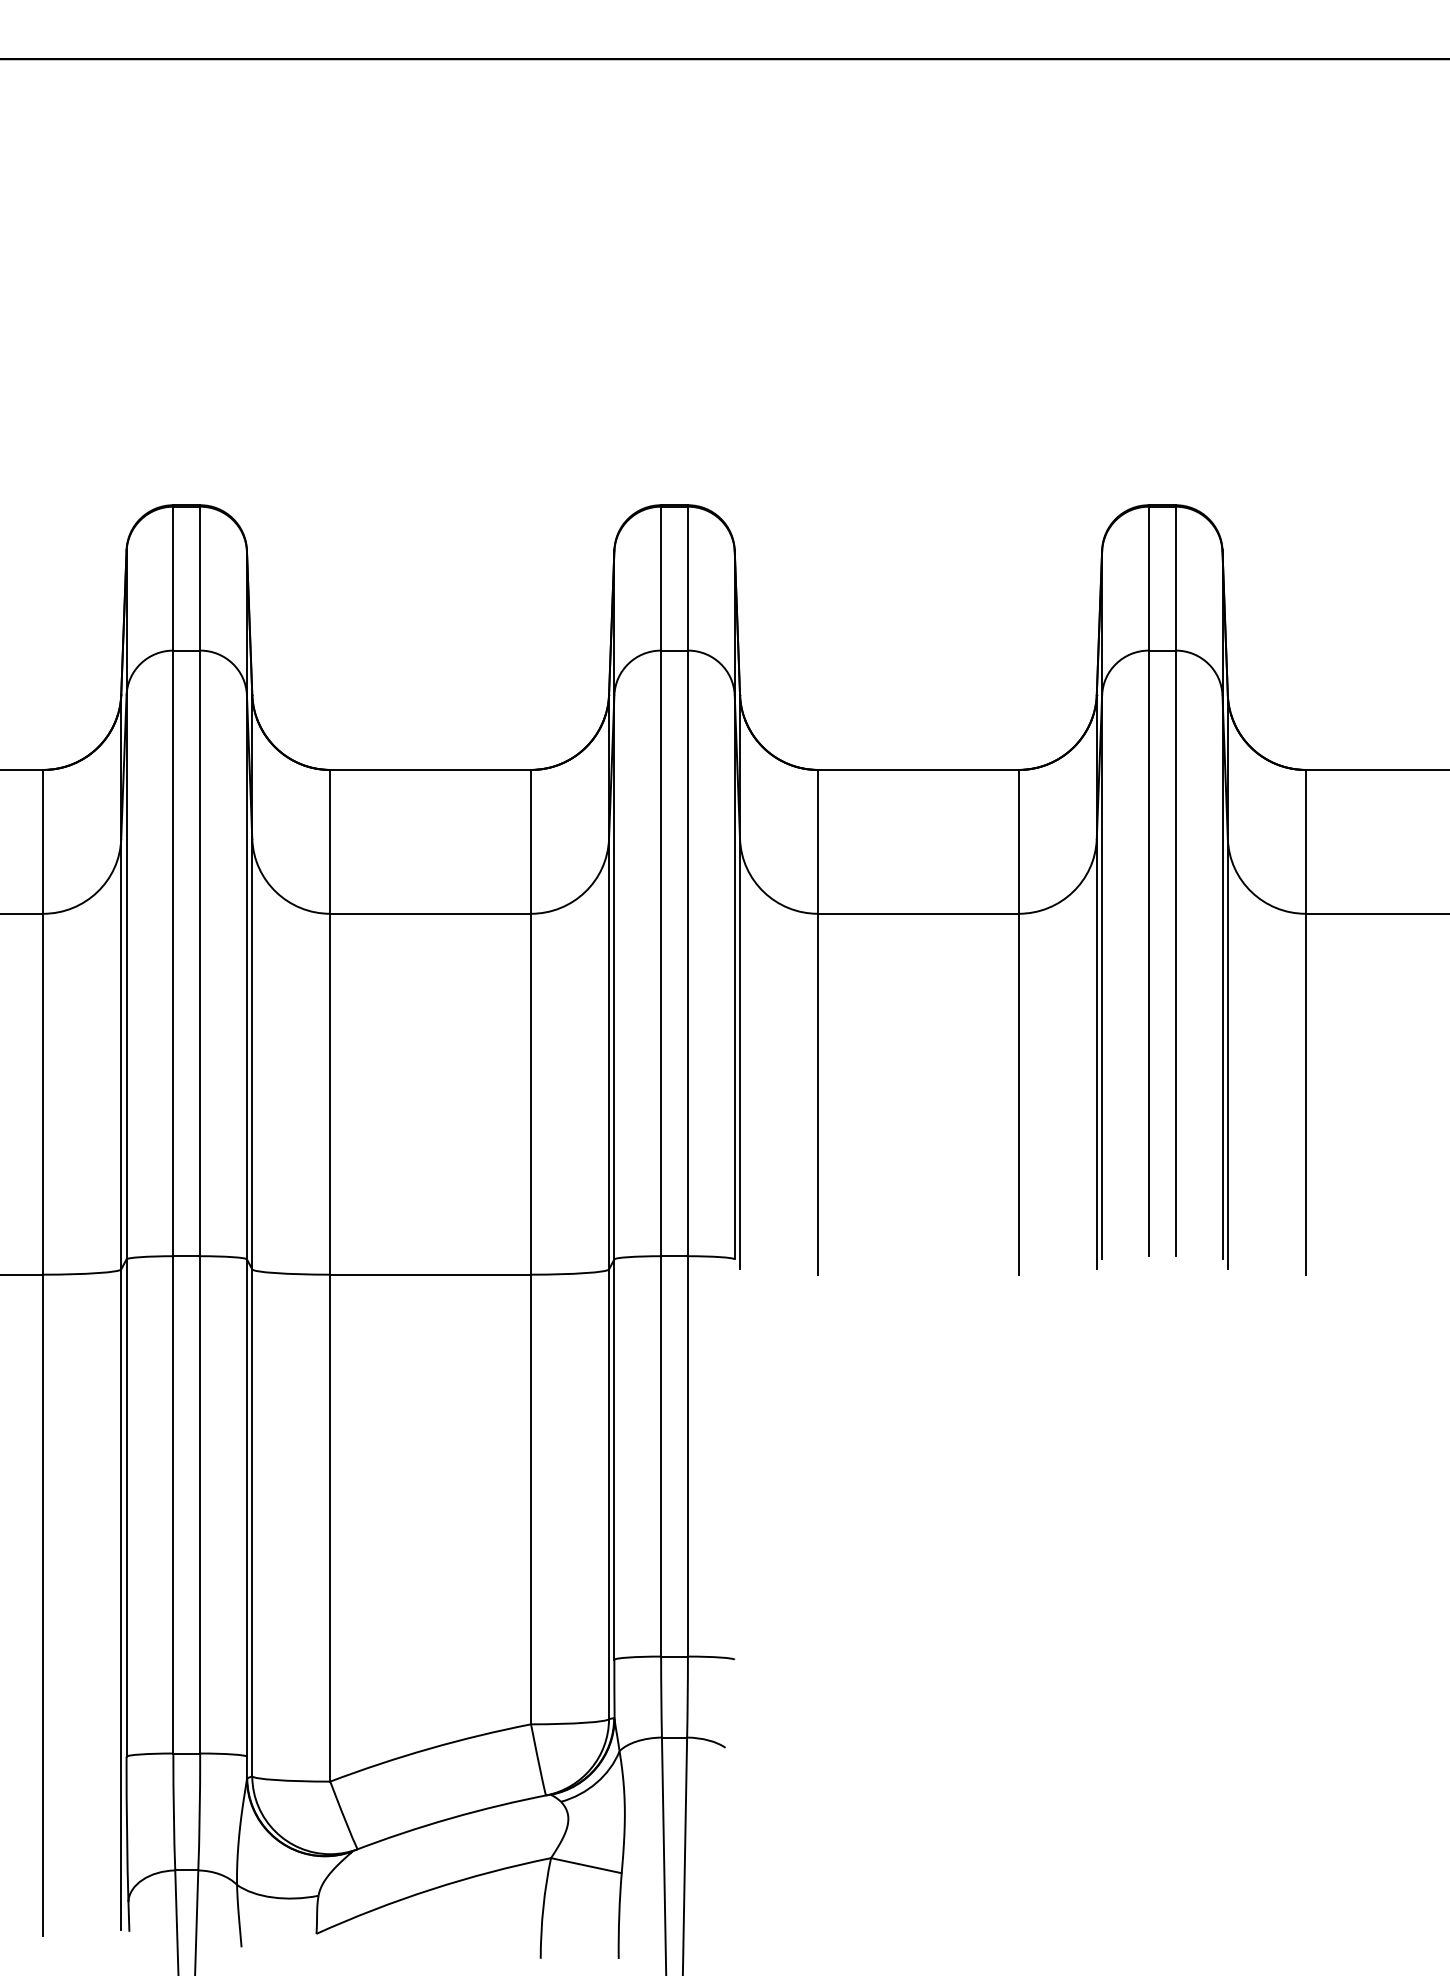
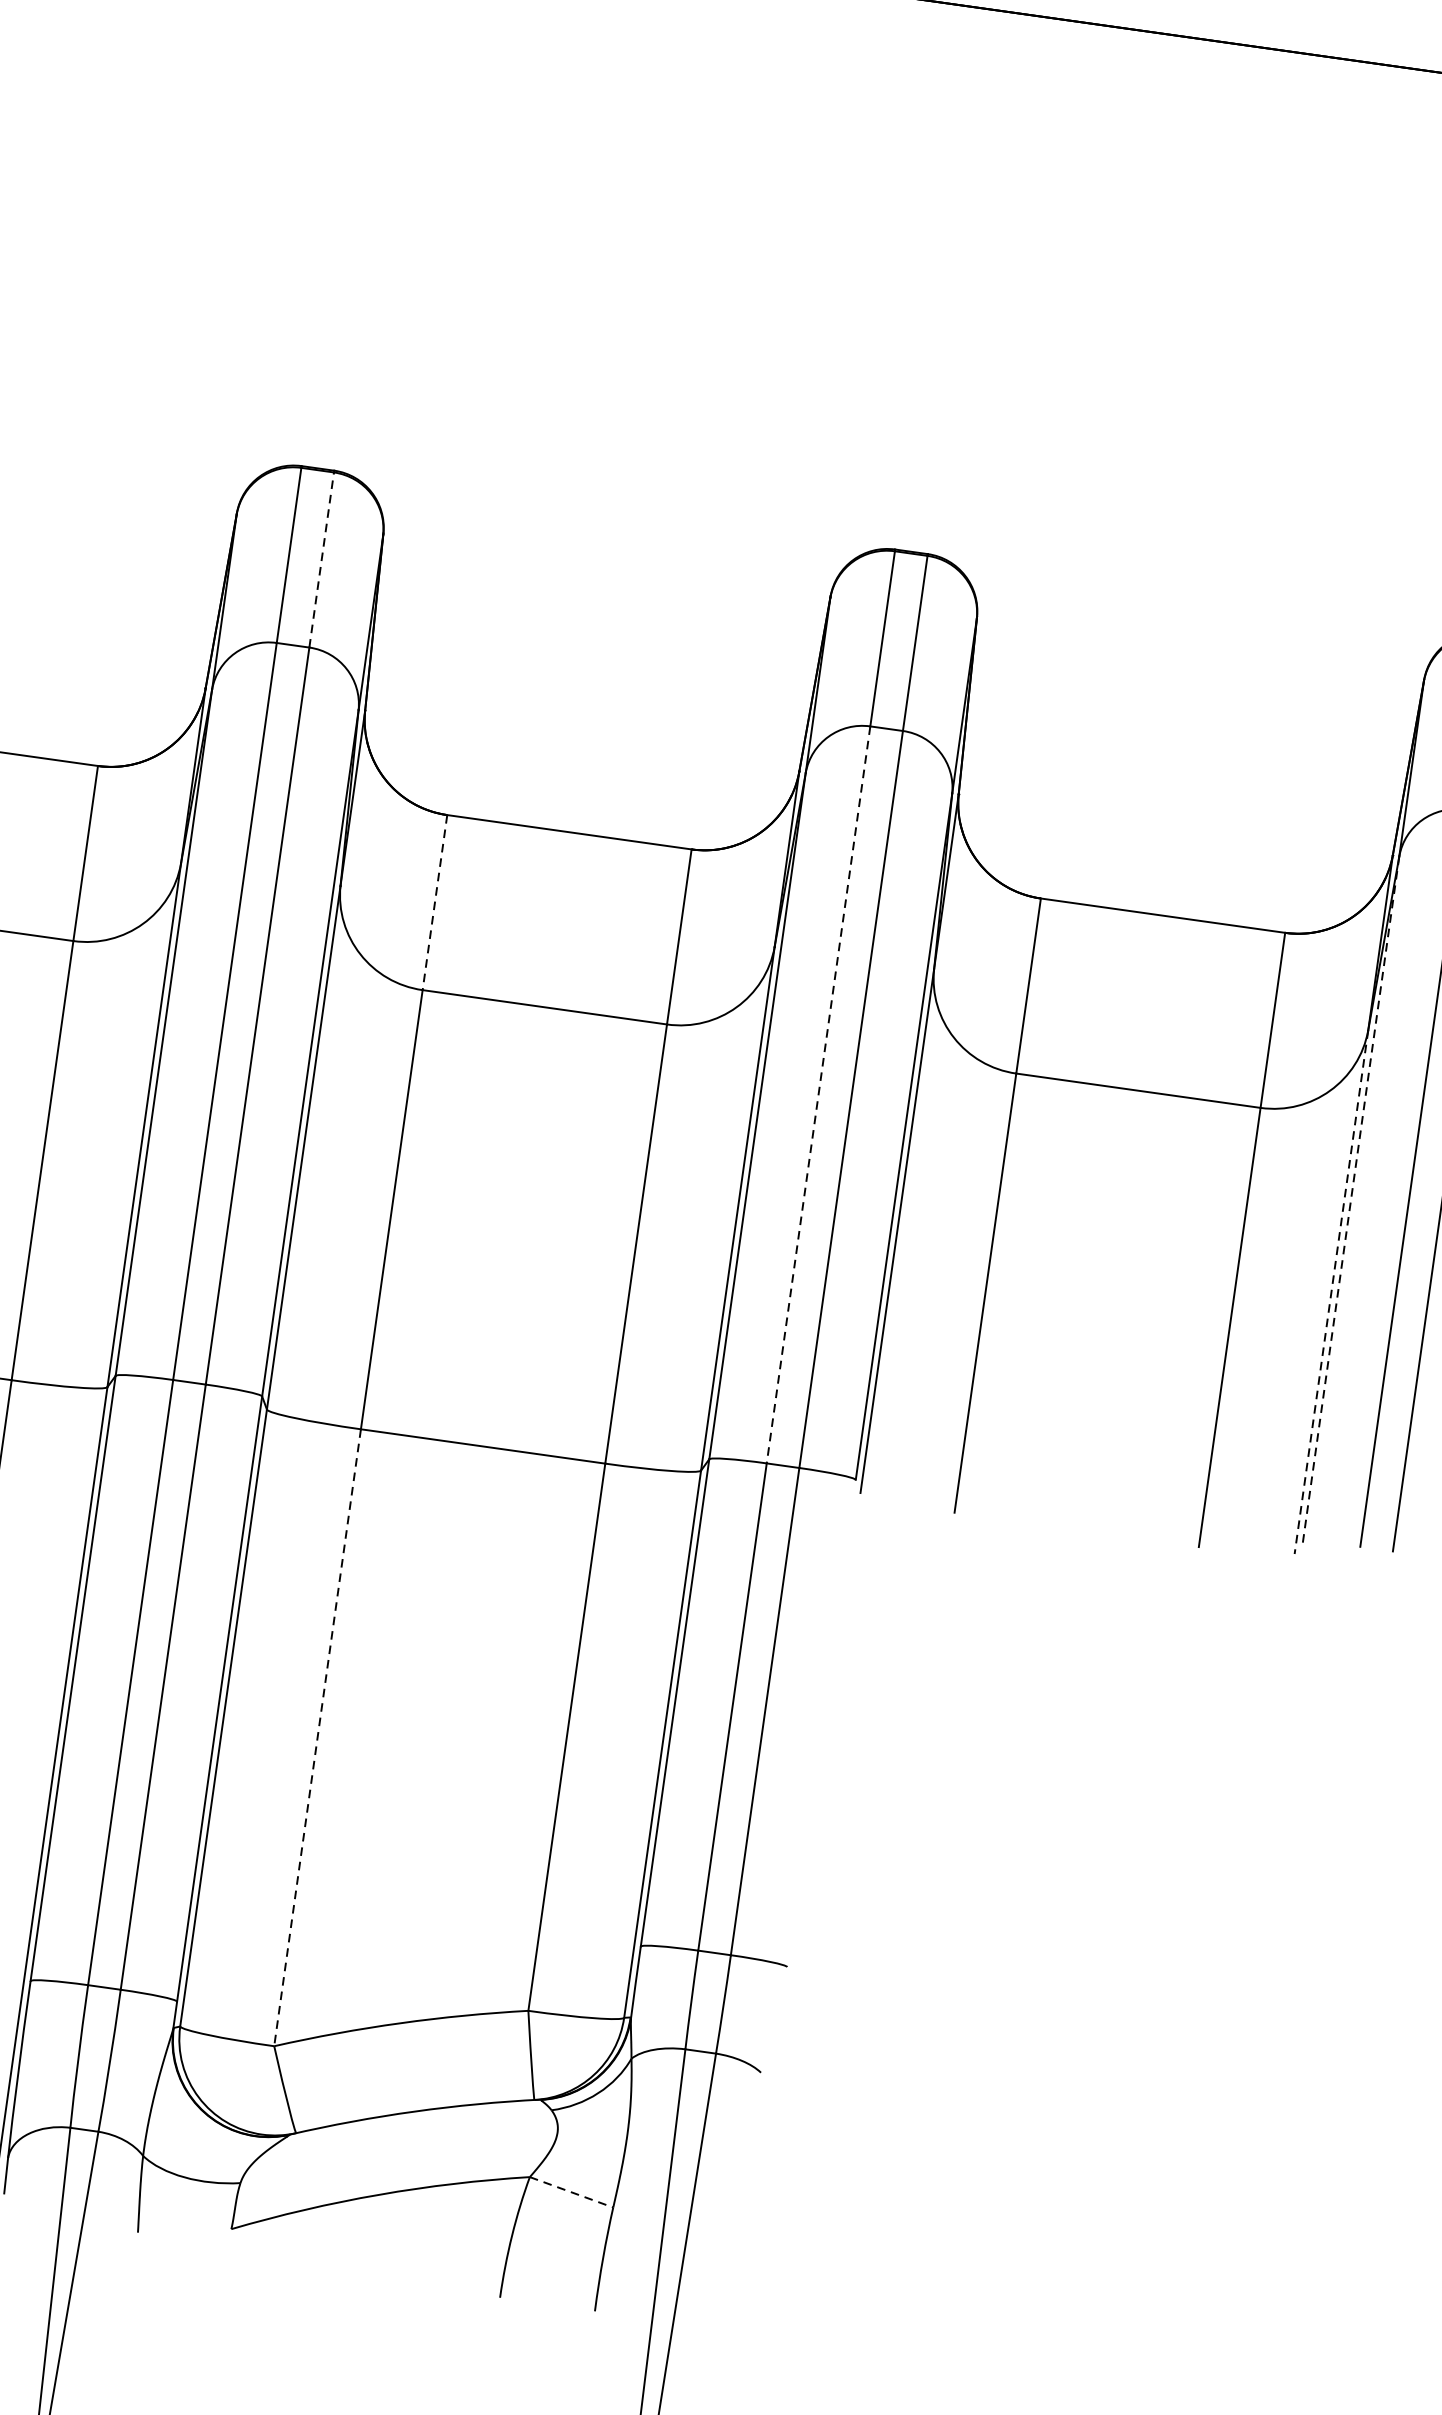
line: (200, 578) -> (322, 559), solid -> dashed
line: (330, 841) -> (435, 902), solid -> dashed
line: (661, 953) -> (818, 1095), solid -> dashed
line: (1102, 977) -> (1351, 1199), solid -> dashed
line: (1096, 1054) -> (1331, 1292), solid -> dashed
line: (330, 1528) -> (317, 1738), solid -> dashed
line: (586, 1865) -> (571, 2192), solid -> dashed

